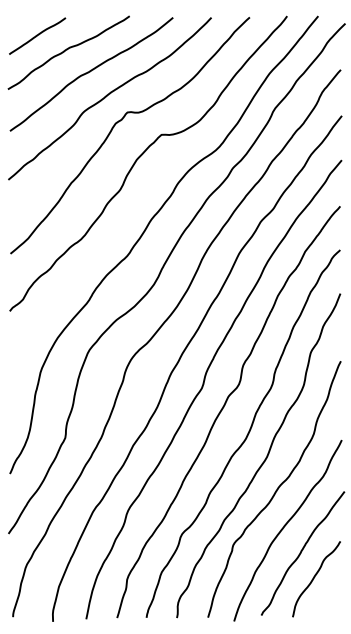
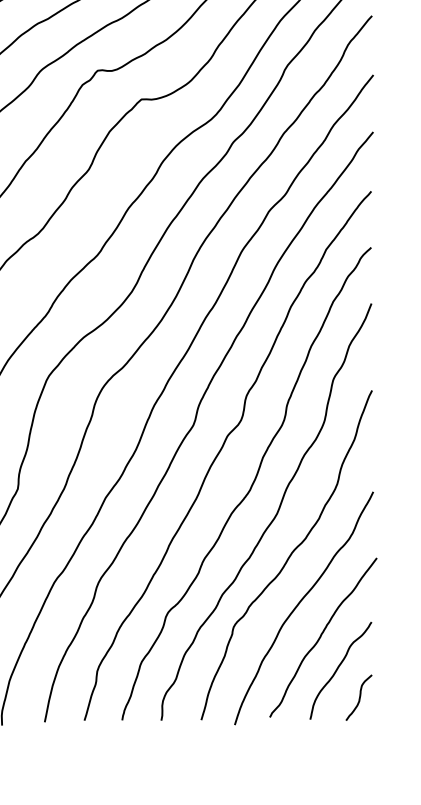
curve: (330, 600) -> (358, 698), added

